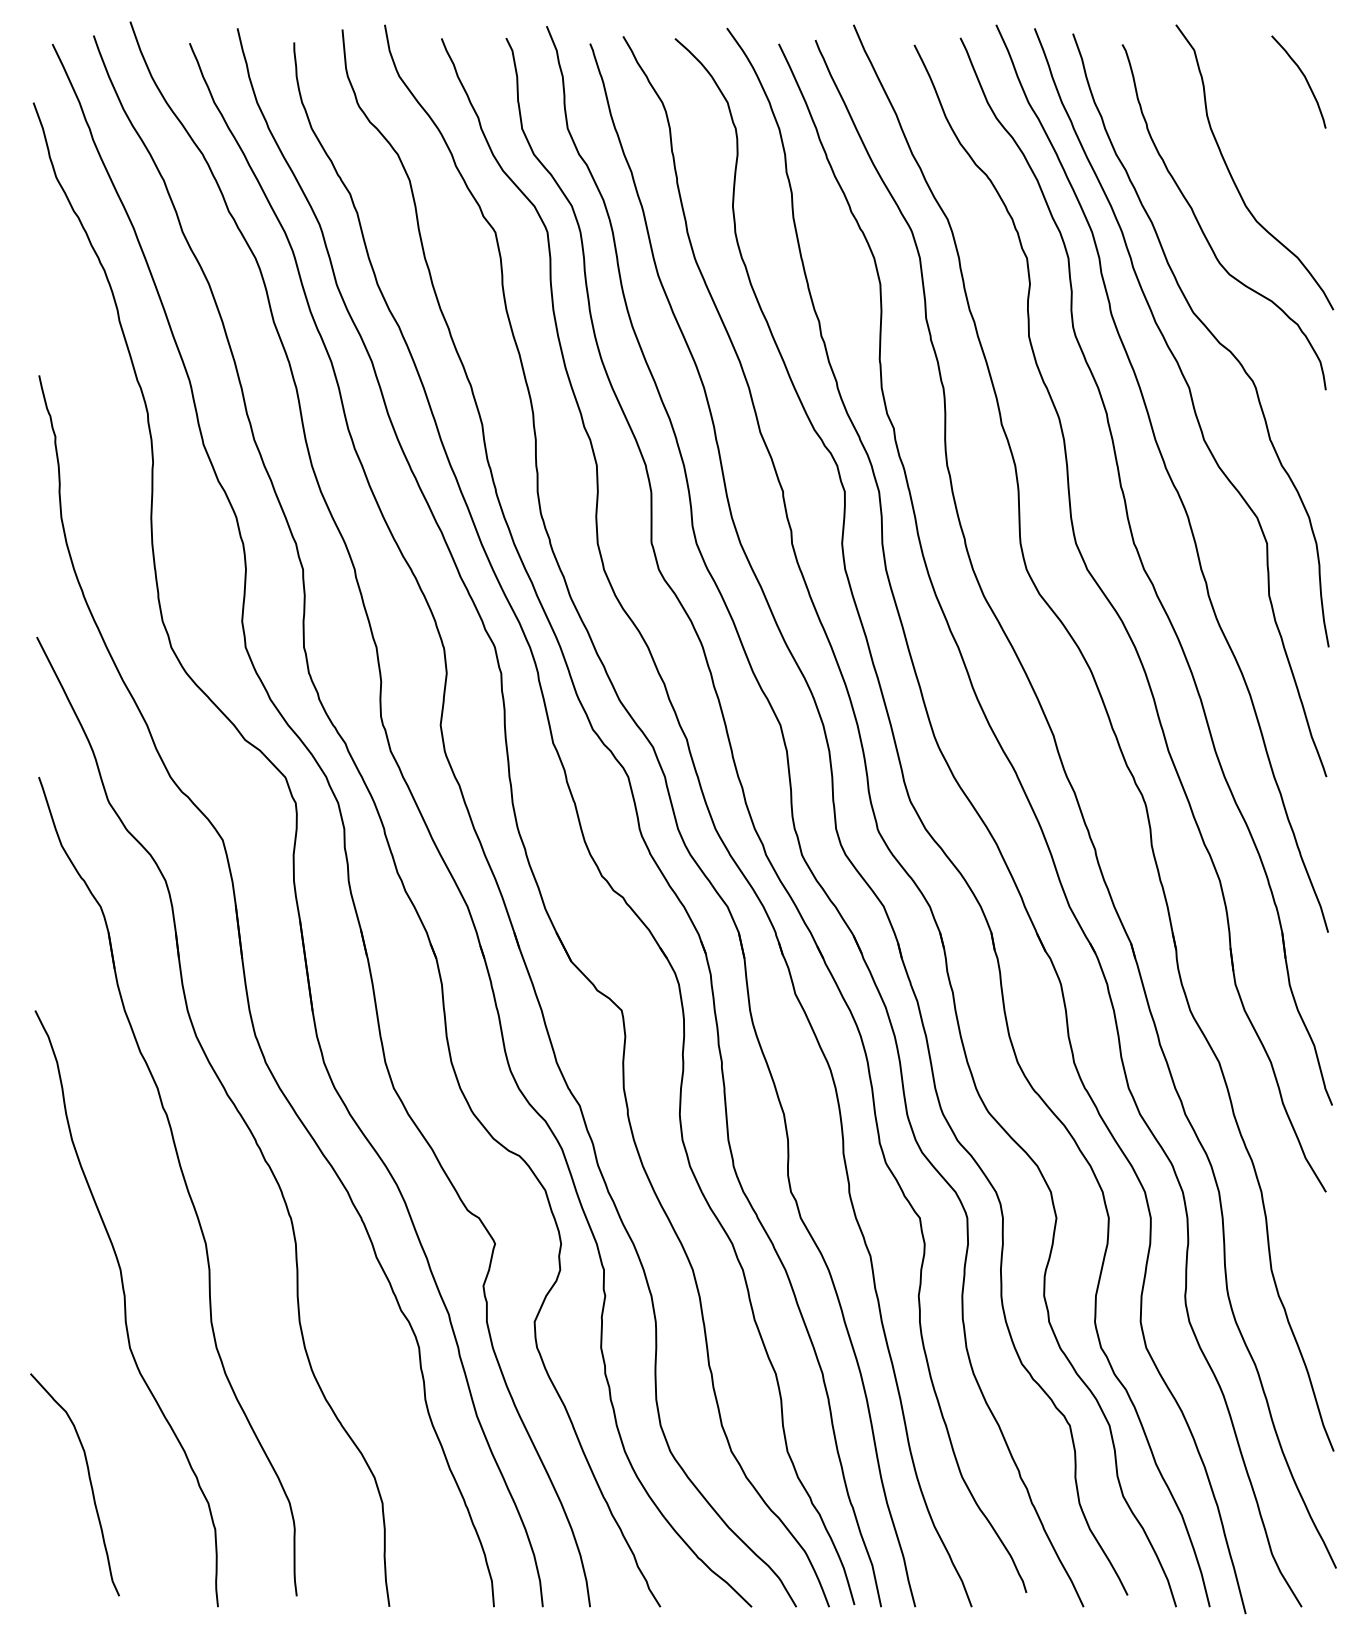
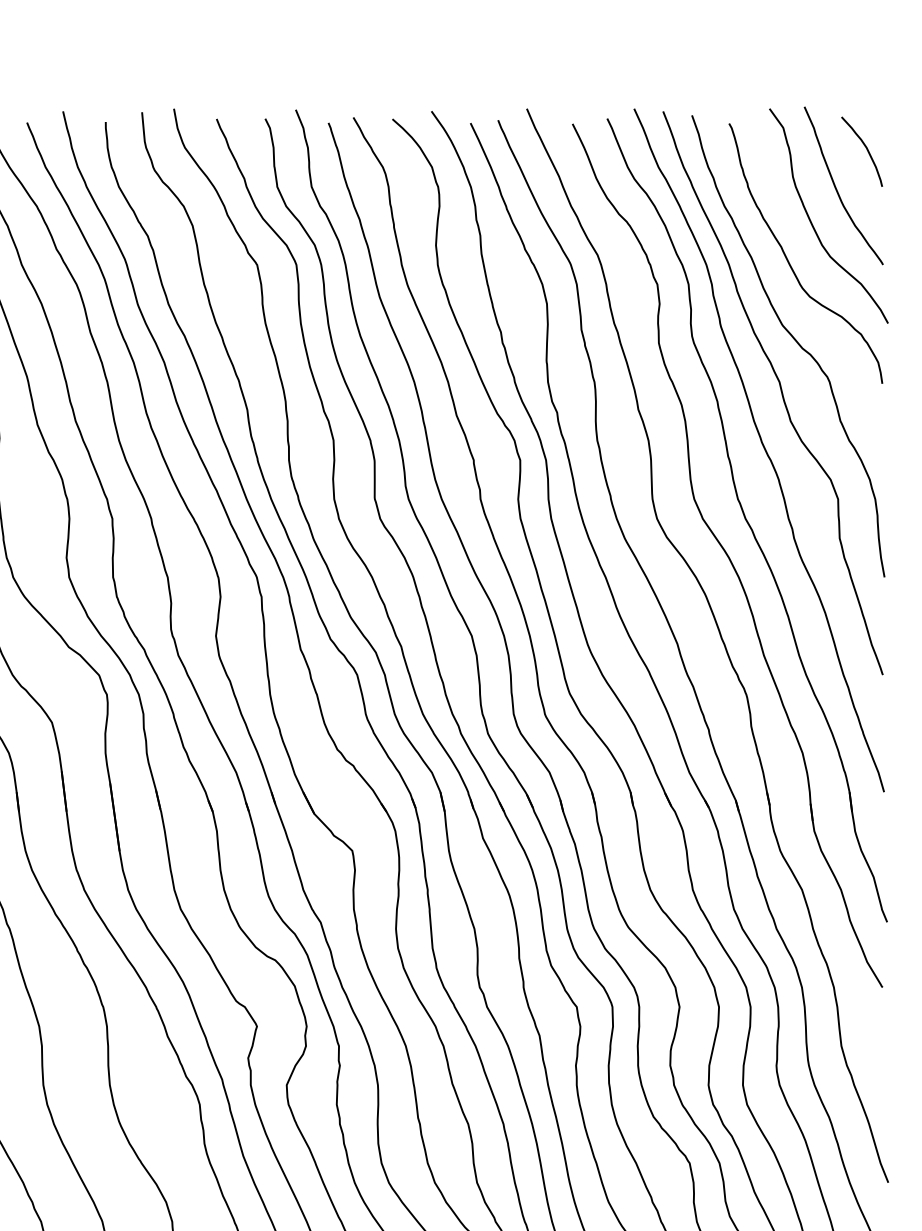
curve: (1265, 131) -> (836, 189), added

